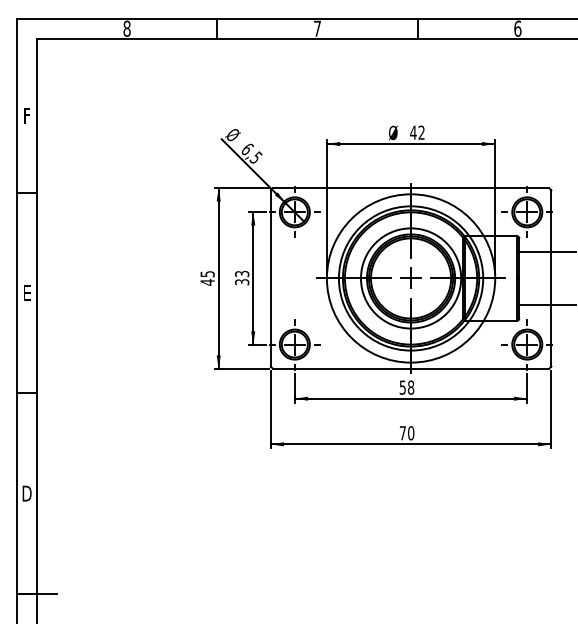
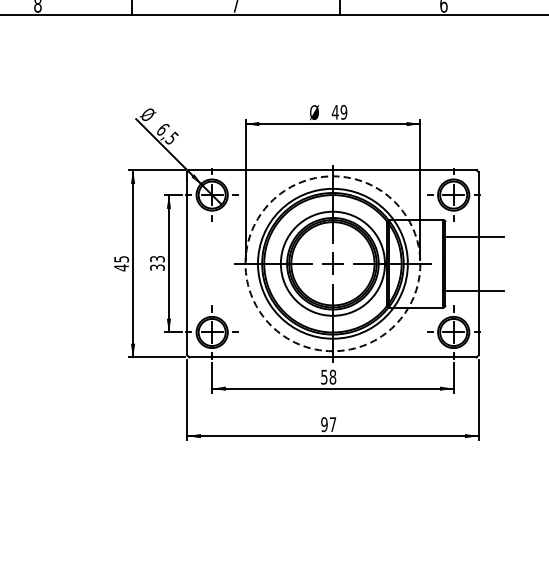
text: (421, 132) -> (343, 112), 42 -> 49
circle: (410, 278) -> (332, 263), solid -> dashed
text: (406, 433) -> (328, 424), 70 -> 97

